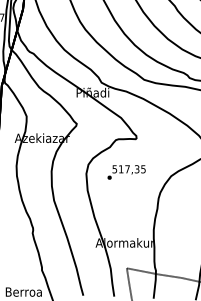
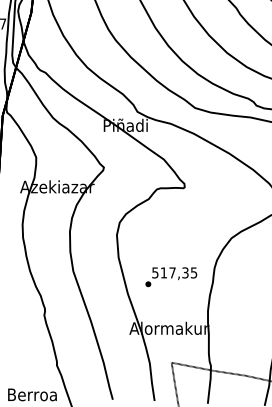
text: (126, 172) -> (171, 277), moved

